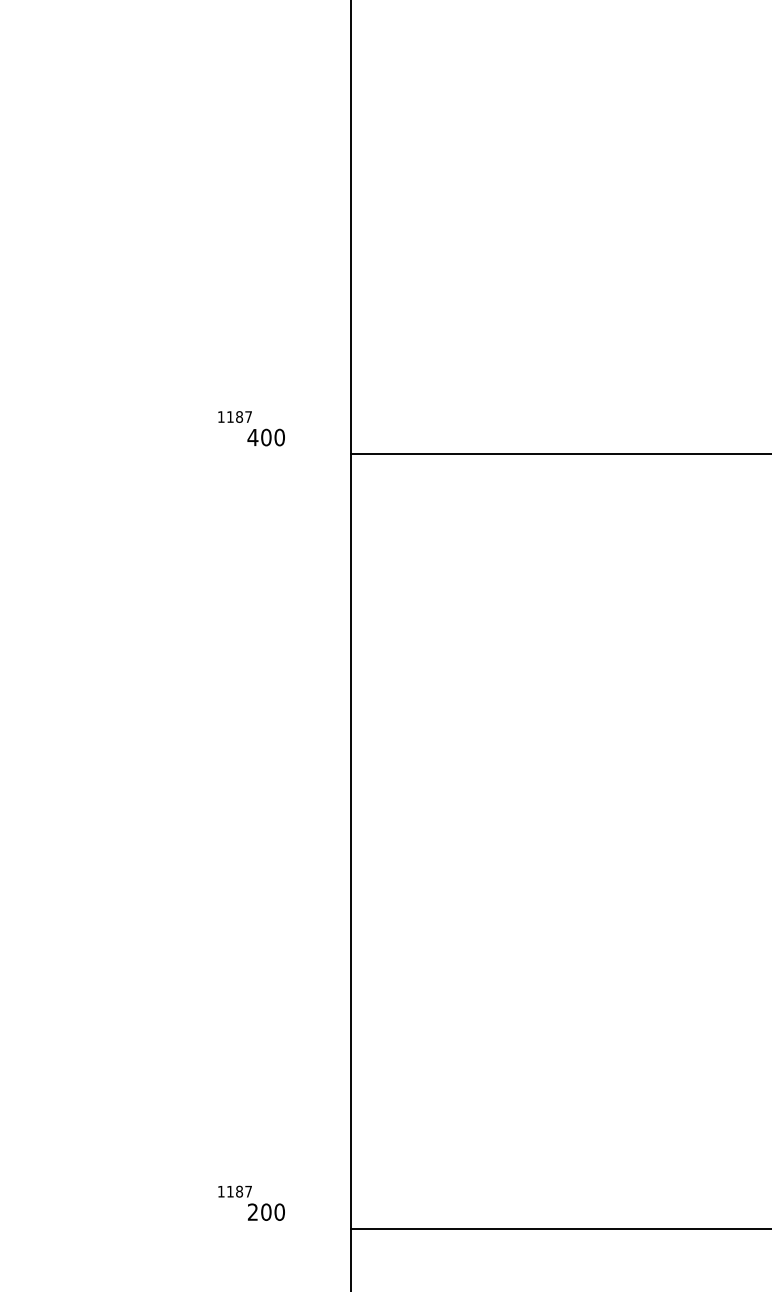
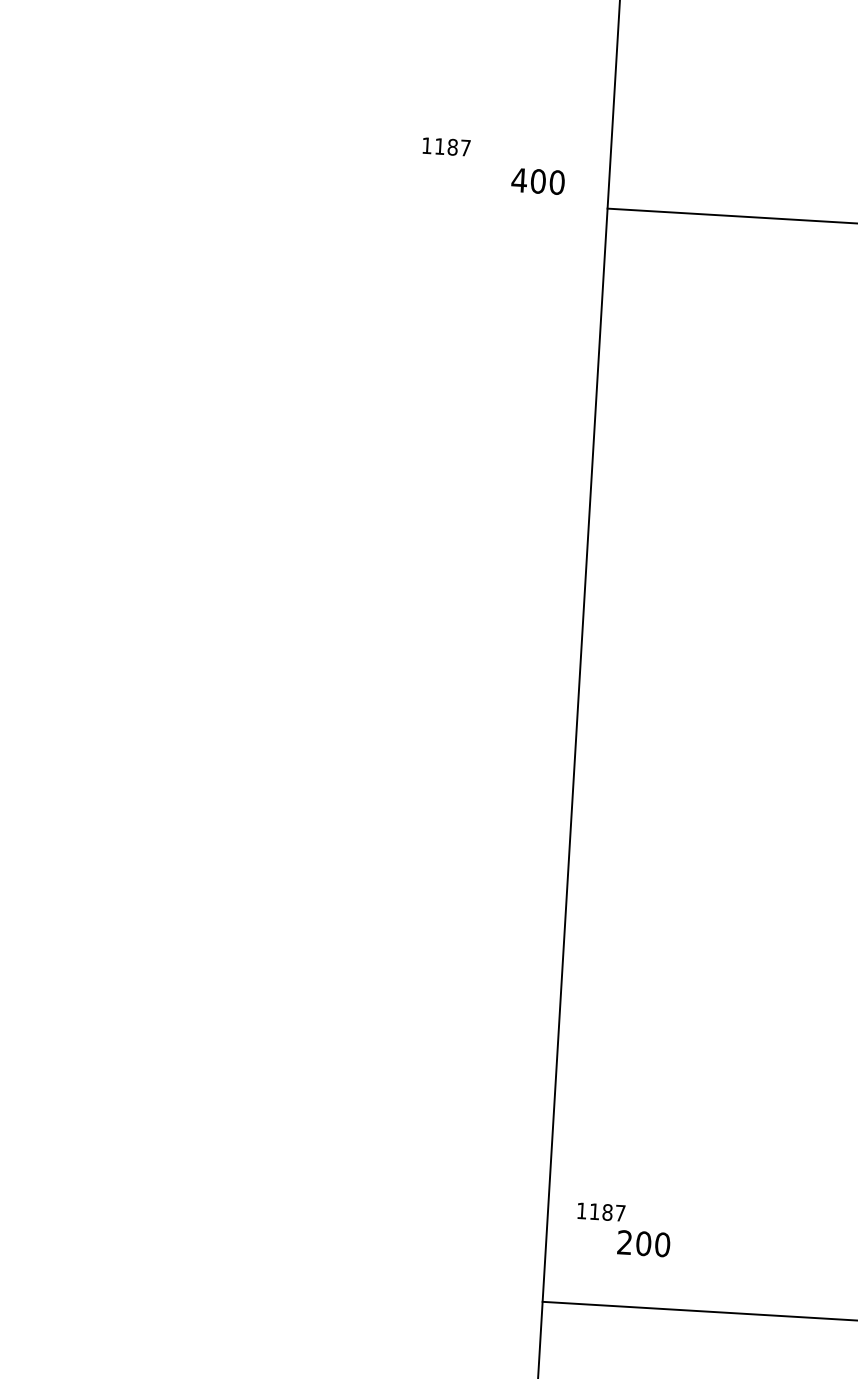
text: (265, 437) -> (537, 181), moved
text: (251, 1202) -> (623, 1228), moved

